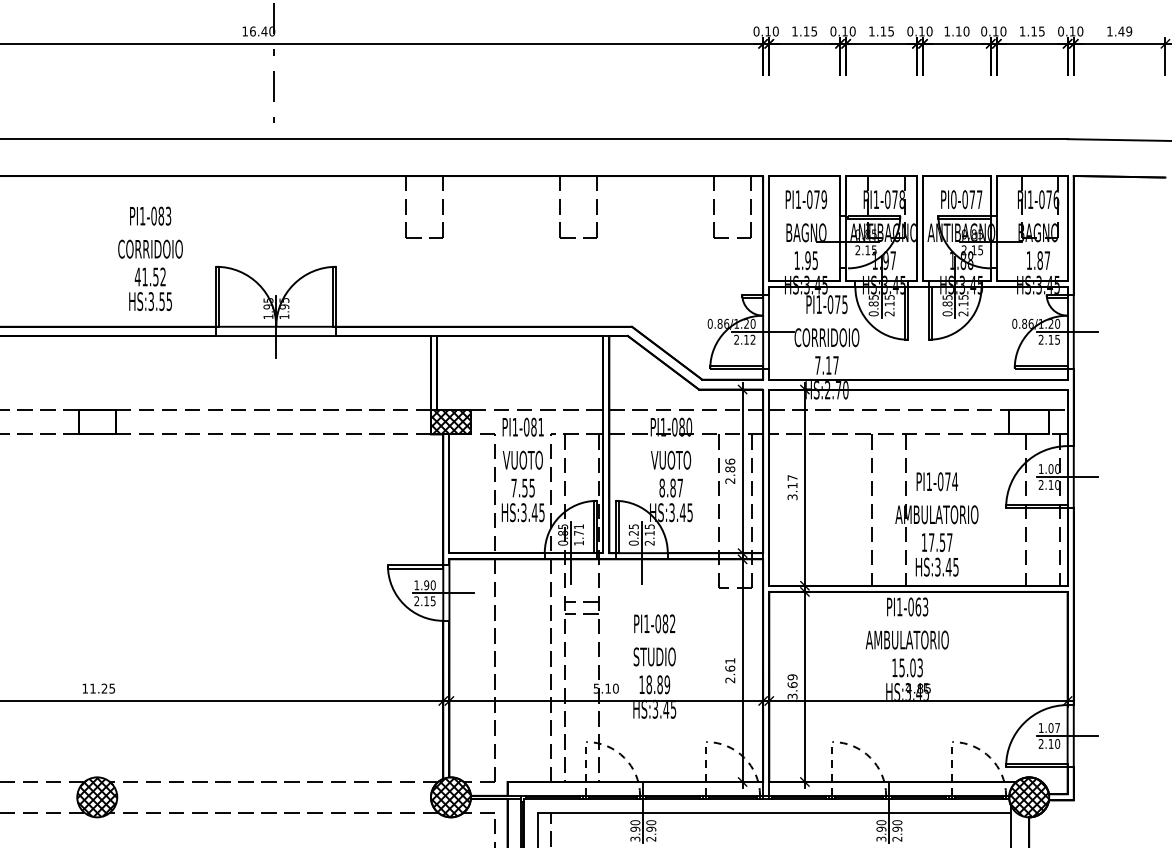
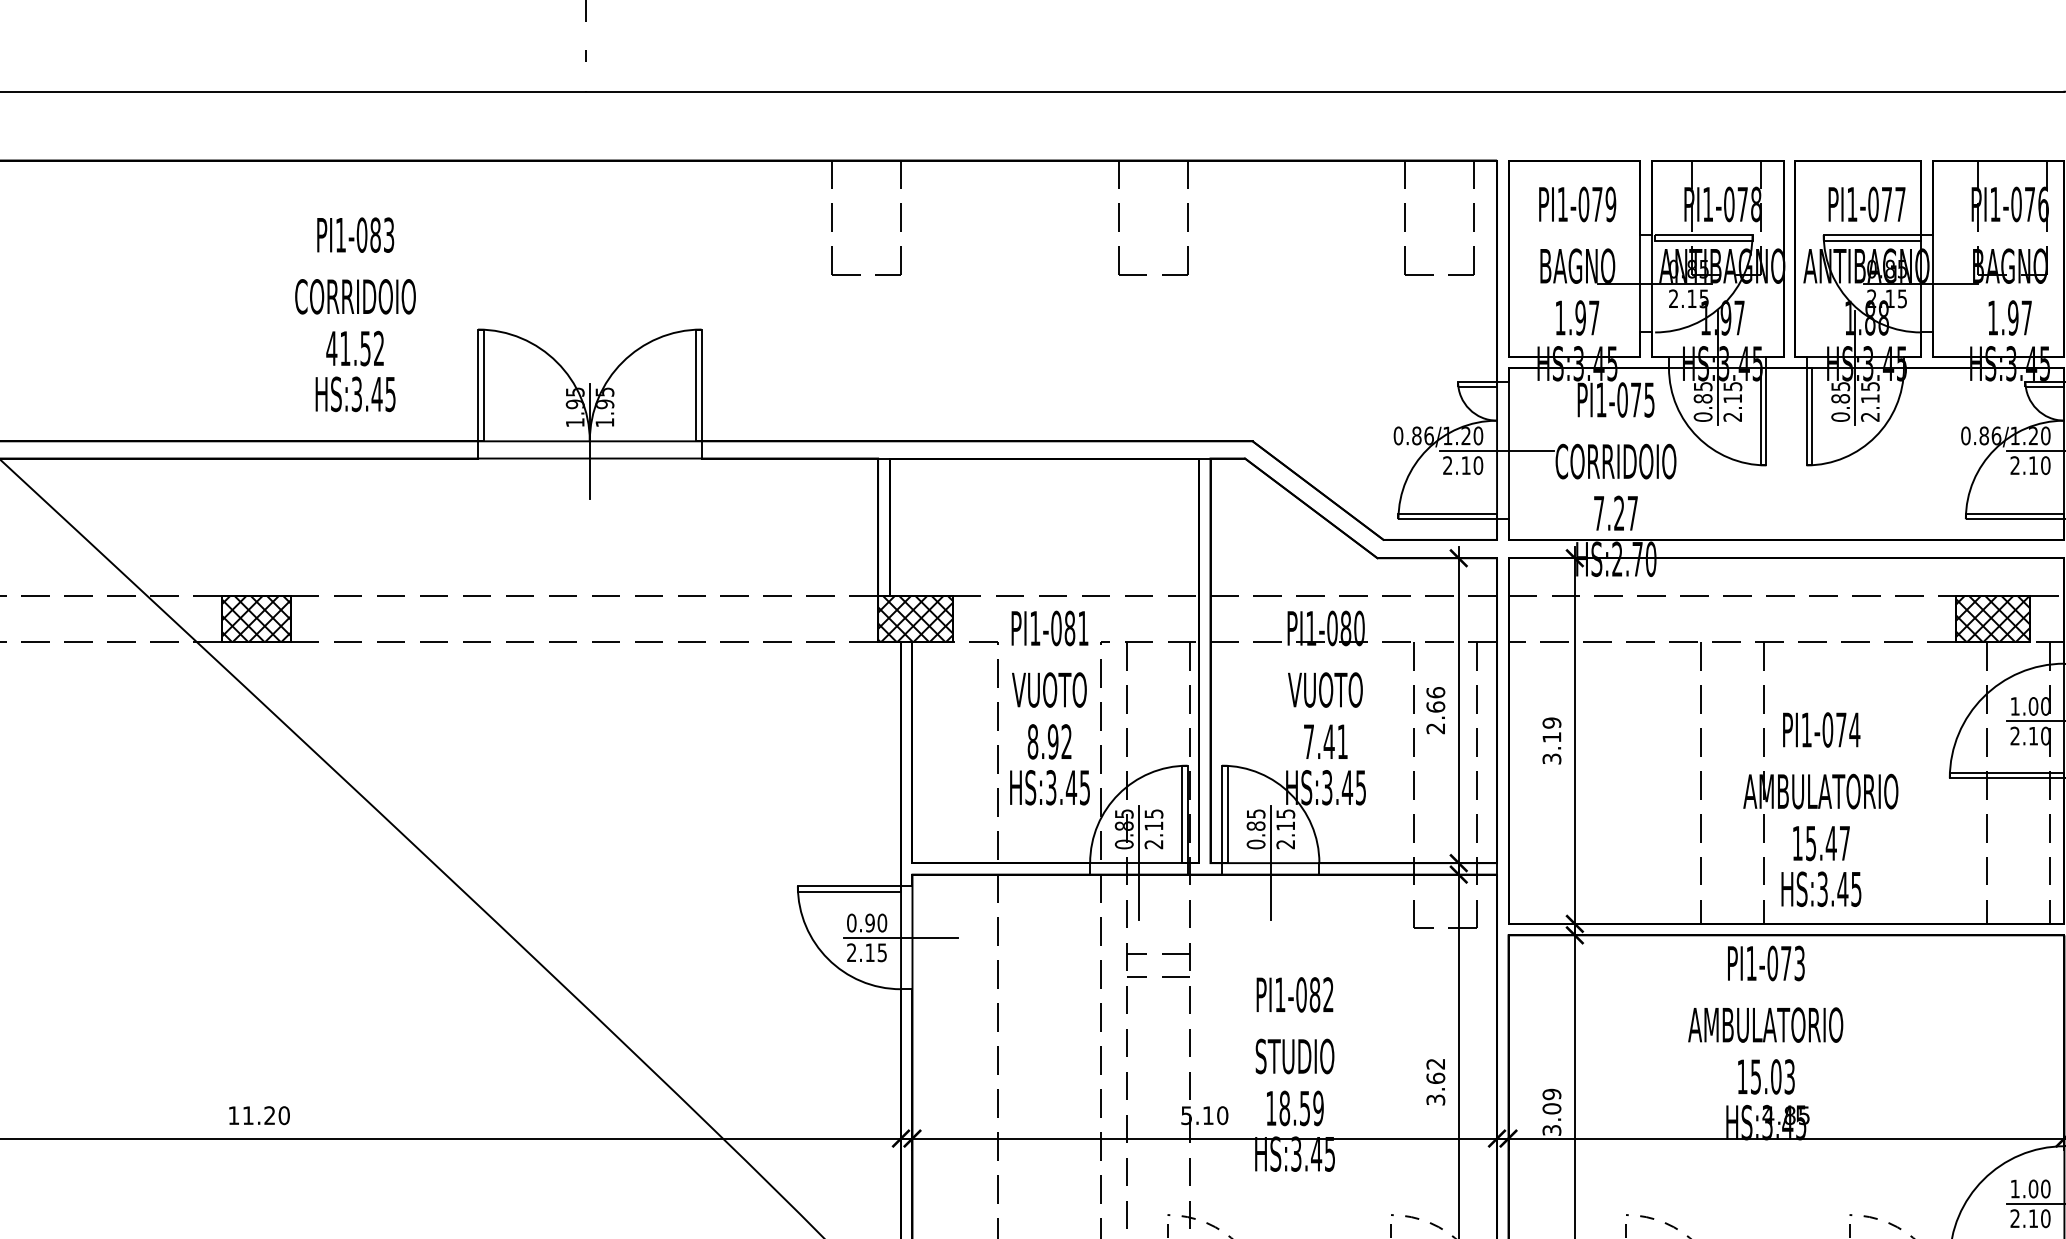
text: (953, 199) -> (1851, 204), PI0-077 -> PI1-077
text: (814, 260) -> (1592, 317), 1.95 -> 1.97
text: (1039, 260) -> (2012, 317), 1.87 -> 1.97
text: (162, 301) -> (377, 394), HS:3.55 -> HS:3.45
text: (752, 339) -> (1477, 465), 2.12 -> 2.10
text: (1057, 339) -> (2045, 465), 2.15 -> 2.10
text: (828, 365) -> (1618, 513), 7.17 -> 7.27
hatch: (96, 421) -> (254, 617), added
hatch: (1029, 421) -> (1993, 617), added
text: (730, 469) -> (1436, 707), 2.86 -> 2.66
text: (792, 477) -> (1551, 722), 3.17 -> 3.19
text: (522, 487) -> (1048, 740), 7.55 -> 8.92
text: (670, 487) -> (1324, 740), 8.87 -> 7.41
text: (633, 532) -> (1255, 824), 0.25 -> 0.85
text: (579, 534) -> (1154, 828), 1.71 -> 2.15
text: (937, 542) -> (1821, 843), 17.57 -> 15.47
text: (416, 585) -> (851, 923), 1.90 -> 0.90
text: (918, 606) -> (1786, 962), PI1-063 -> PI1-073
text: (730, 670) -> (1436, 1081), 2.61 -> 3.62
text: (659, 684) -> (1303, 1107), 18.89 -> 18.59
text: (792, 684) -> (1551, 1107), 3.69 -> 3.09
text: (112, 688) -> (284, 1115), 11.25 -> 11.20
text: (1057, 728) -> (2045, 1189), 1.07 -> 1.00

